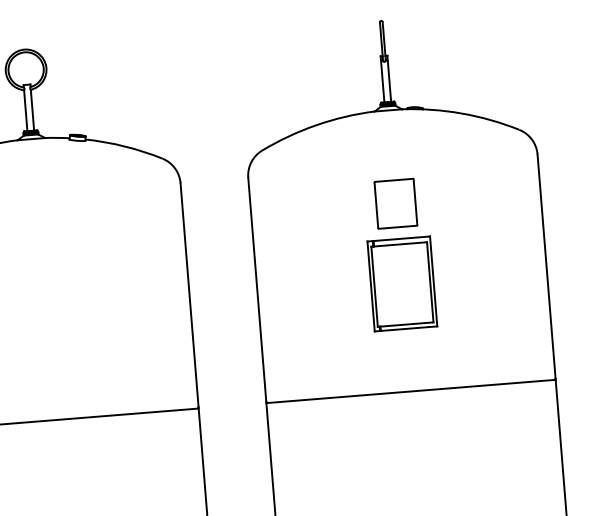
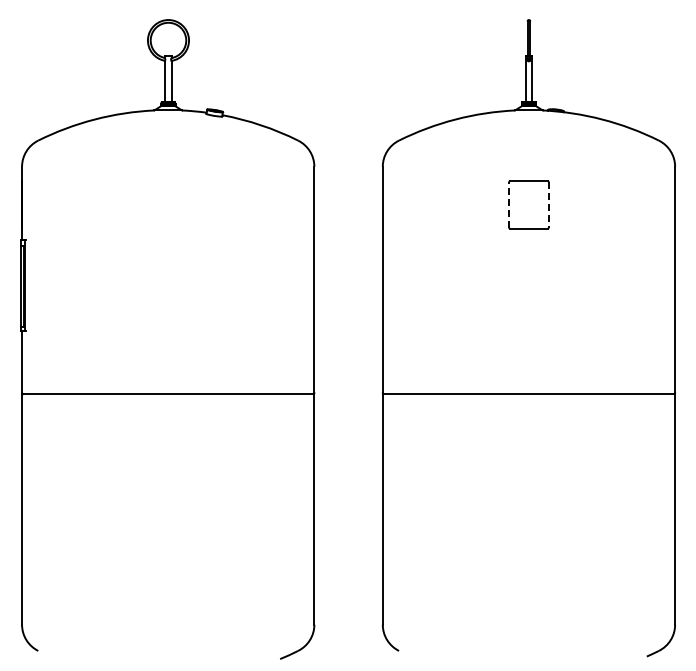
line: (415, 201) -> (548, 204), solid -> dashed
line: (376, 205) -> (509, 204), solid -> dashed
part: (401, 283) -> (528, 285), removed

